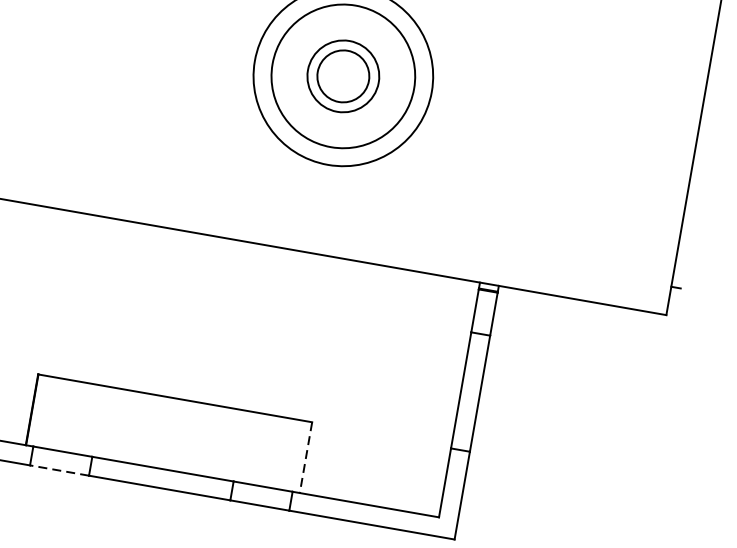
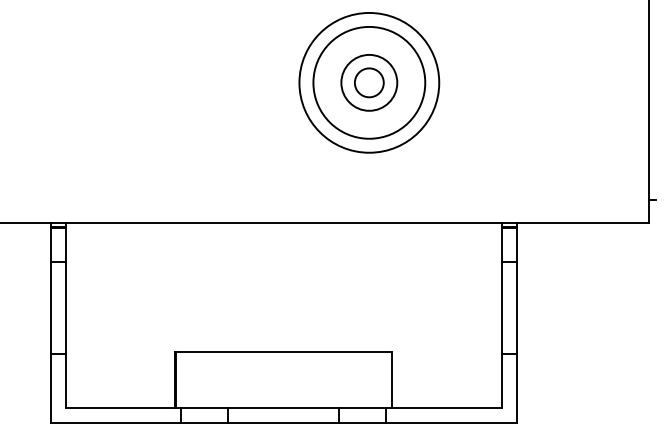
circle: (342, 75) -> (368, 82), size x0.71
line: (305, 458) -> (391, 380), dashed -> solid
line: (58, 470) -> (203, 423), dashed -> solid

